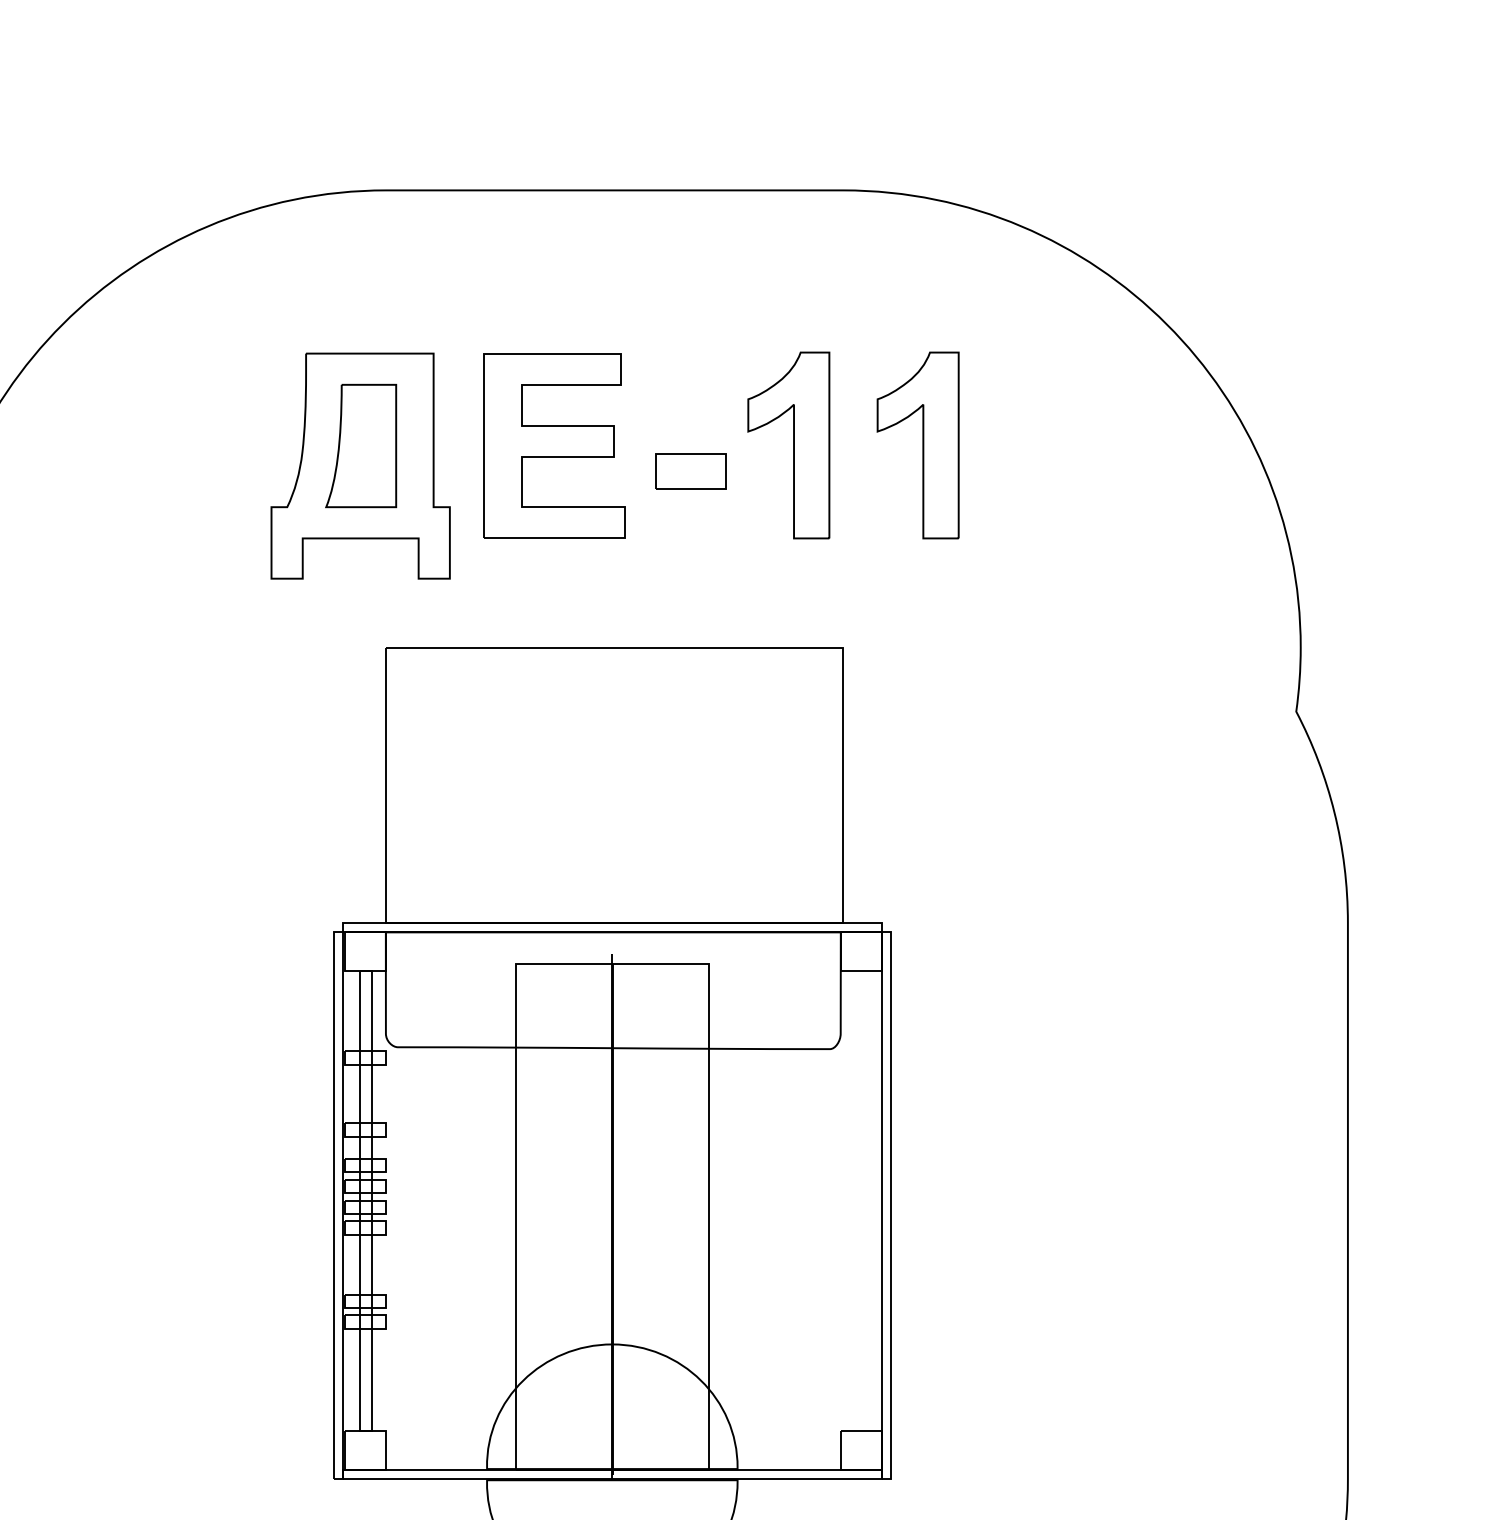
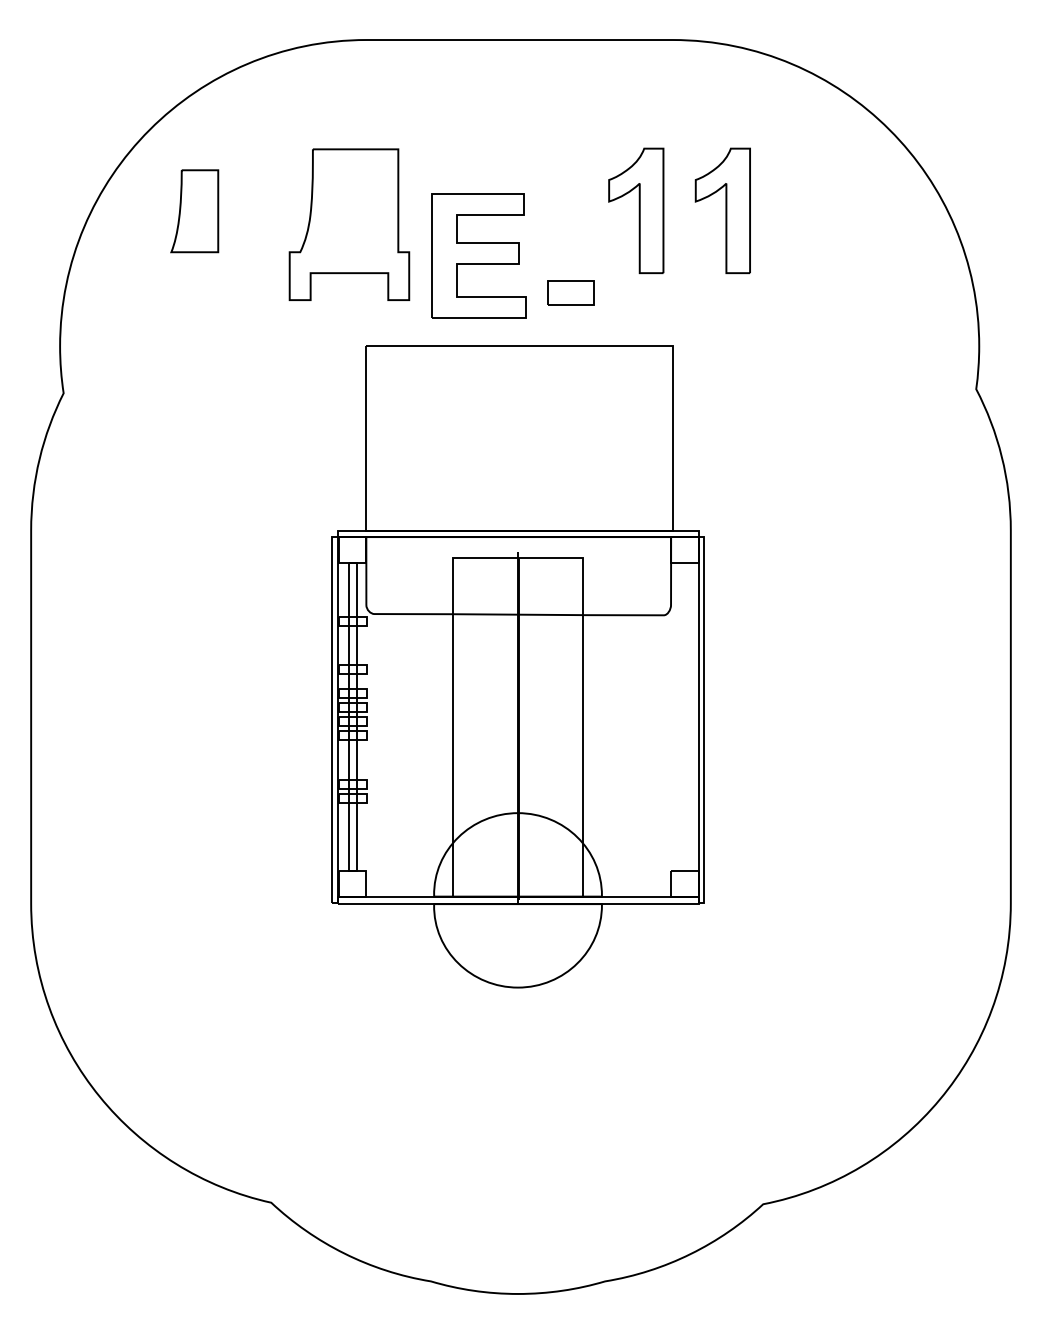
part: (553, 444) -> (478, 255), moved
part: (360, 446) -> (194, 211), moved
part: (690, 470) -> (570, 292), moved

